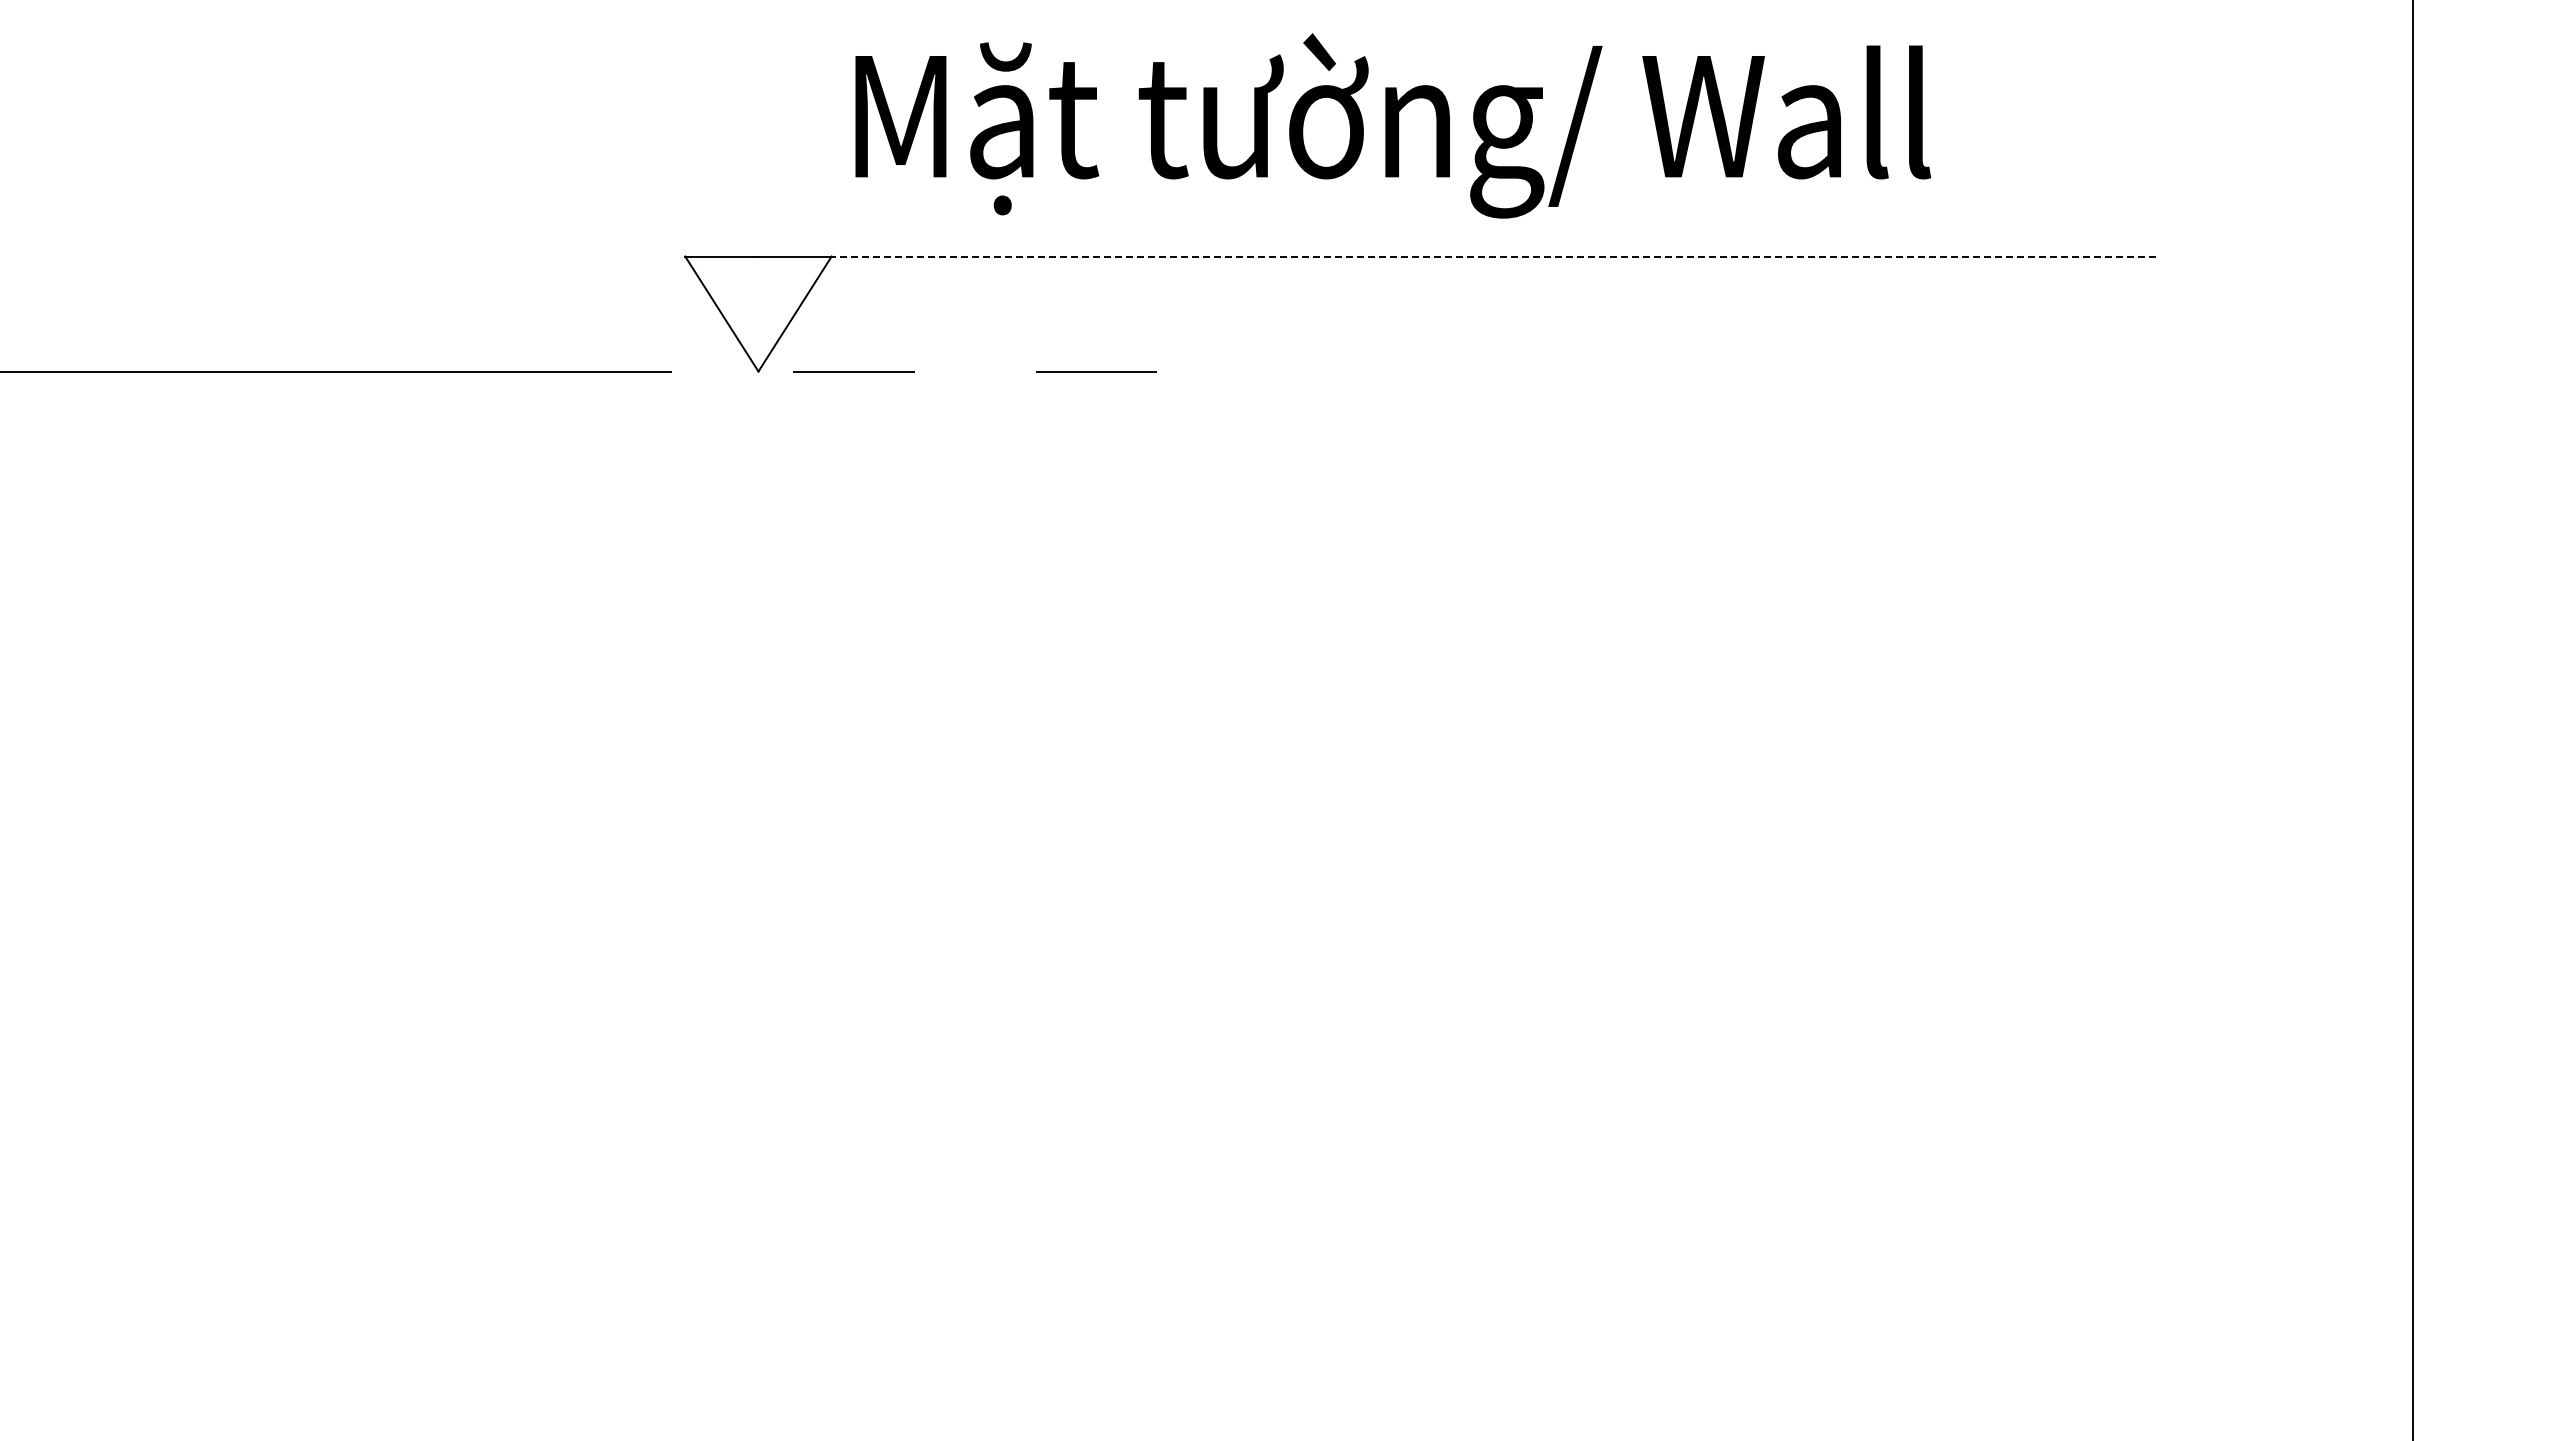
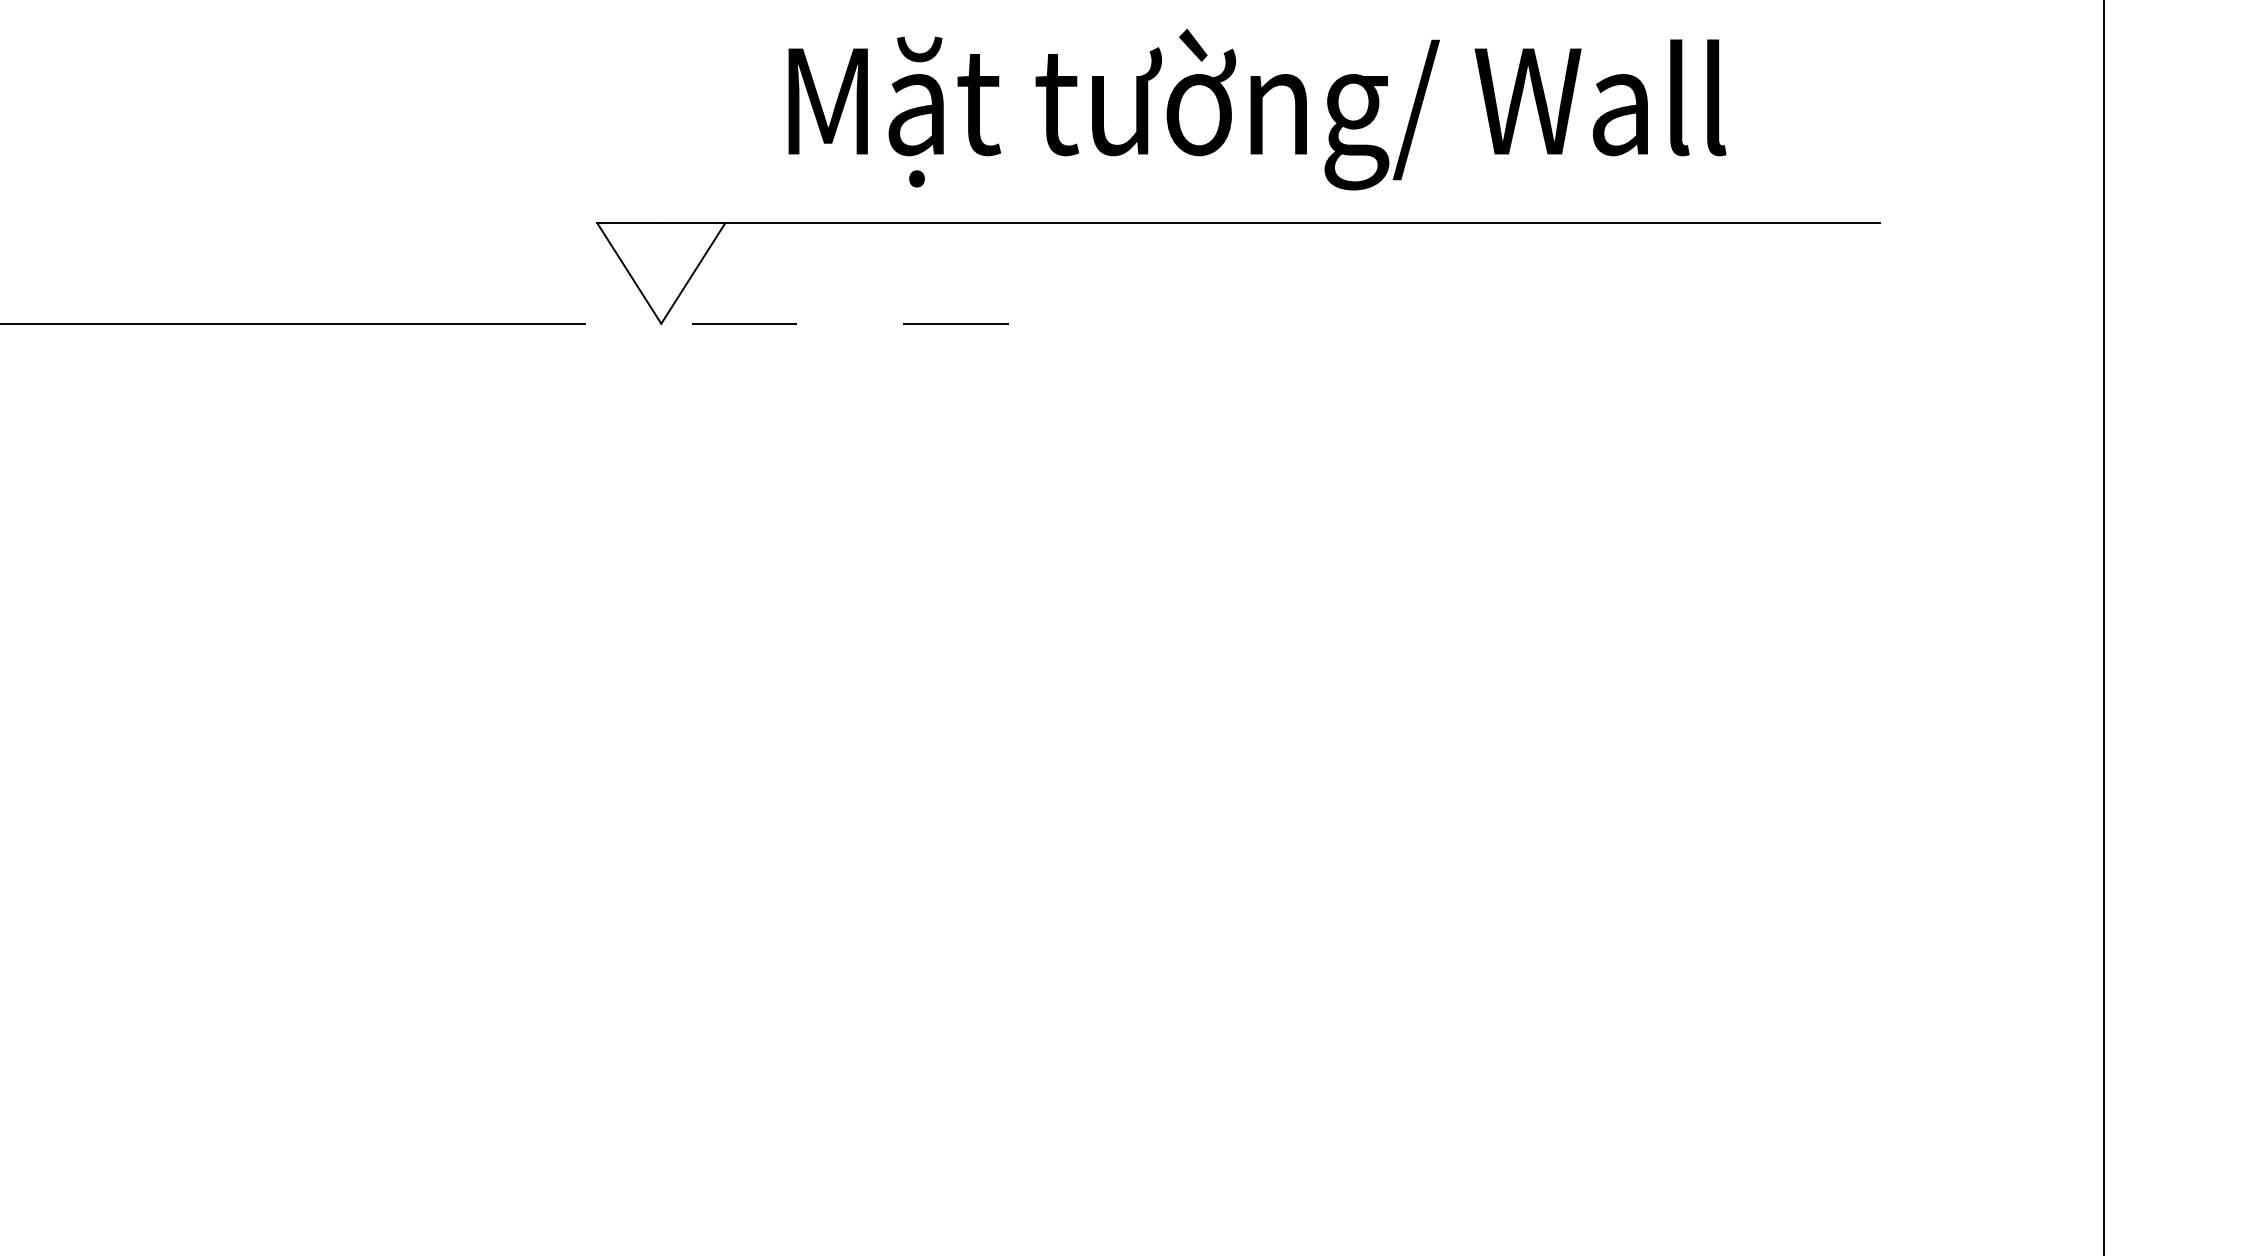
text: (1392, 125) -> (1256, 109), moved
line: (1493, 256) -> (1302, 223), dashed -> solid

